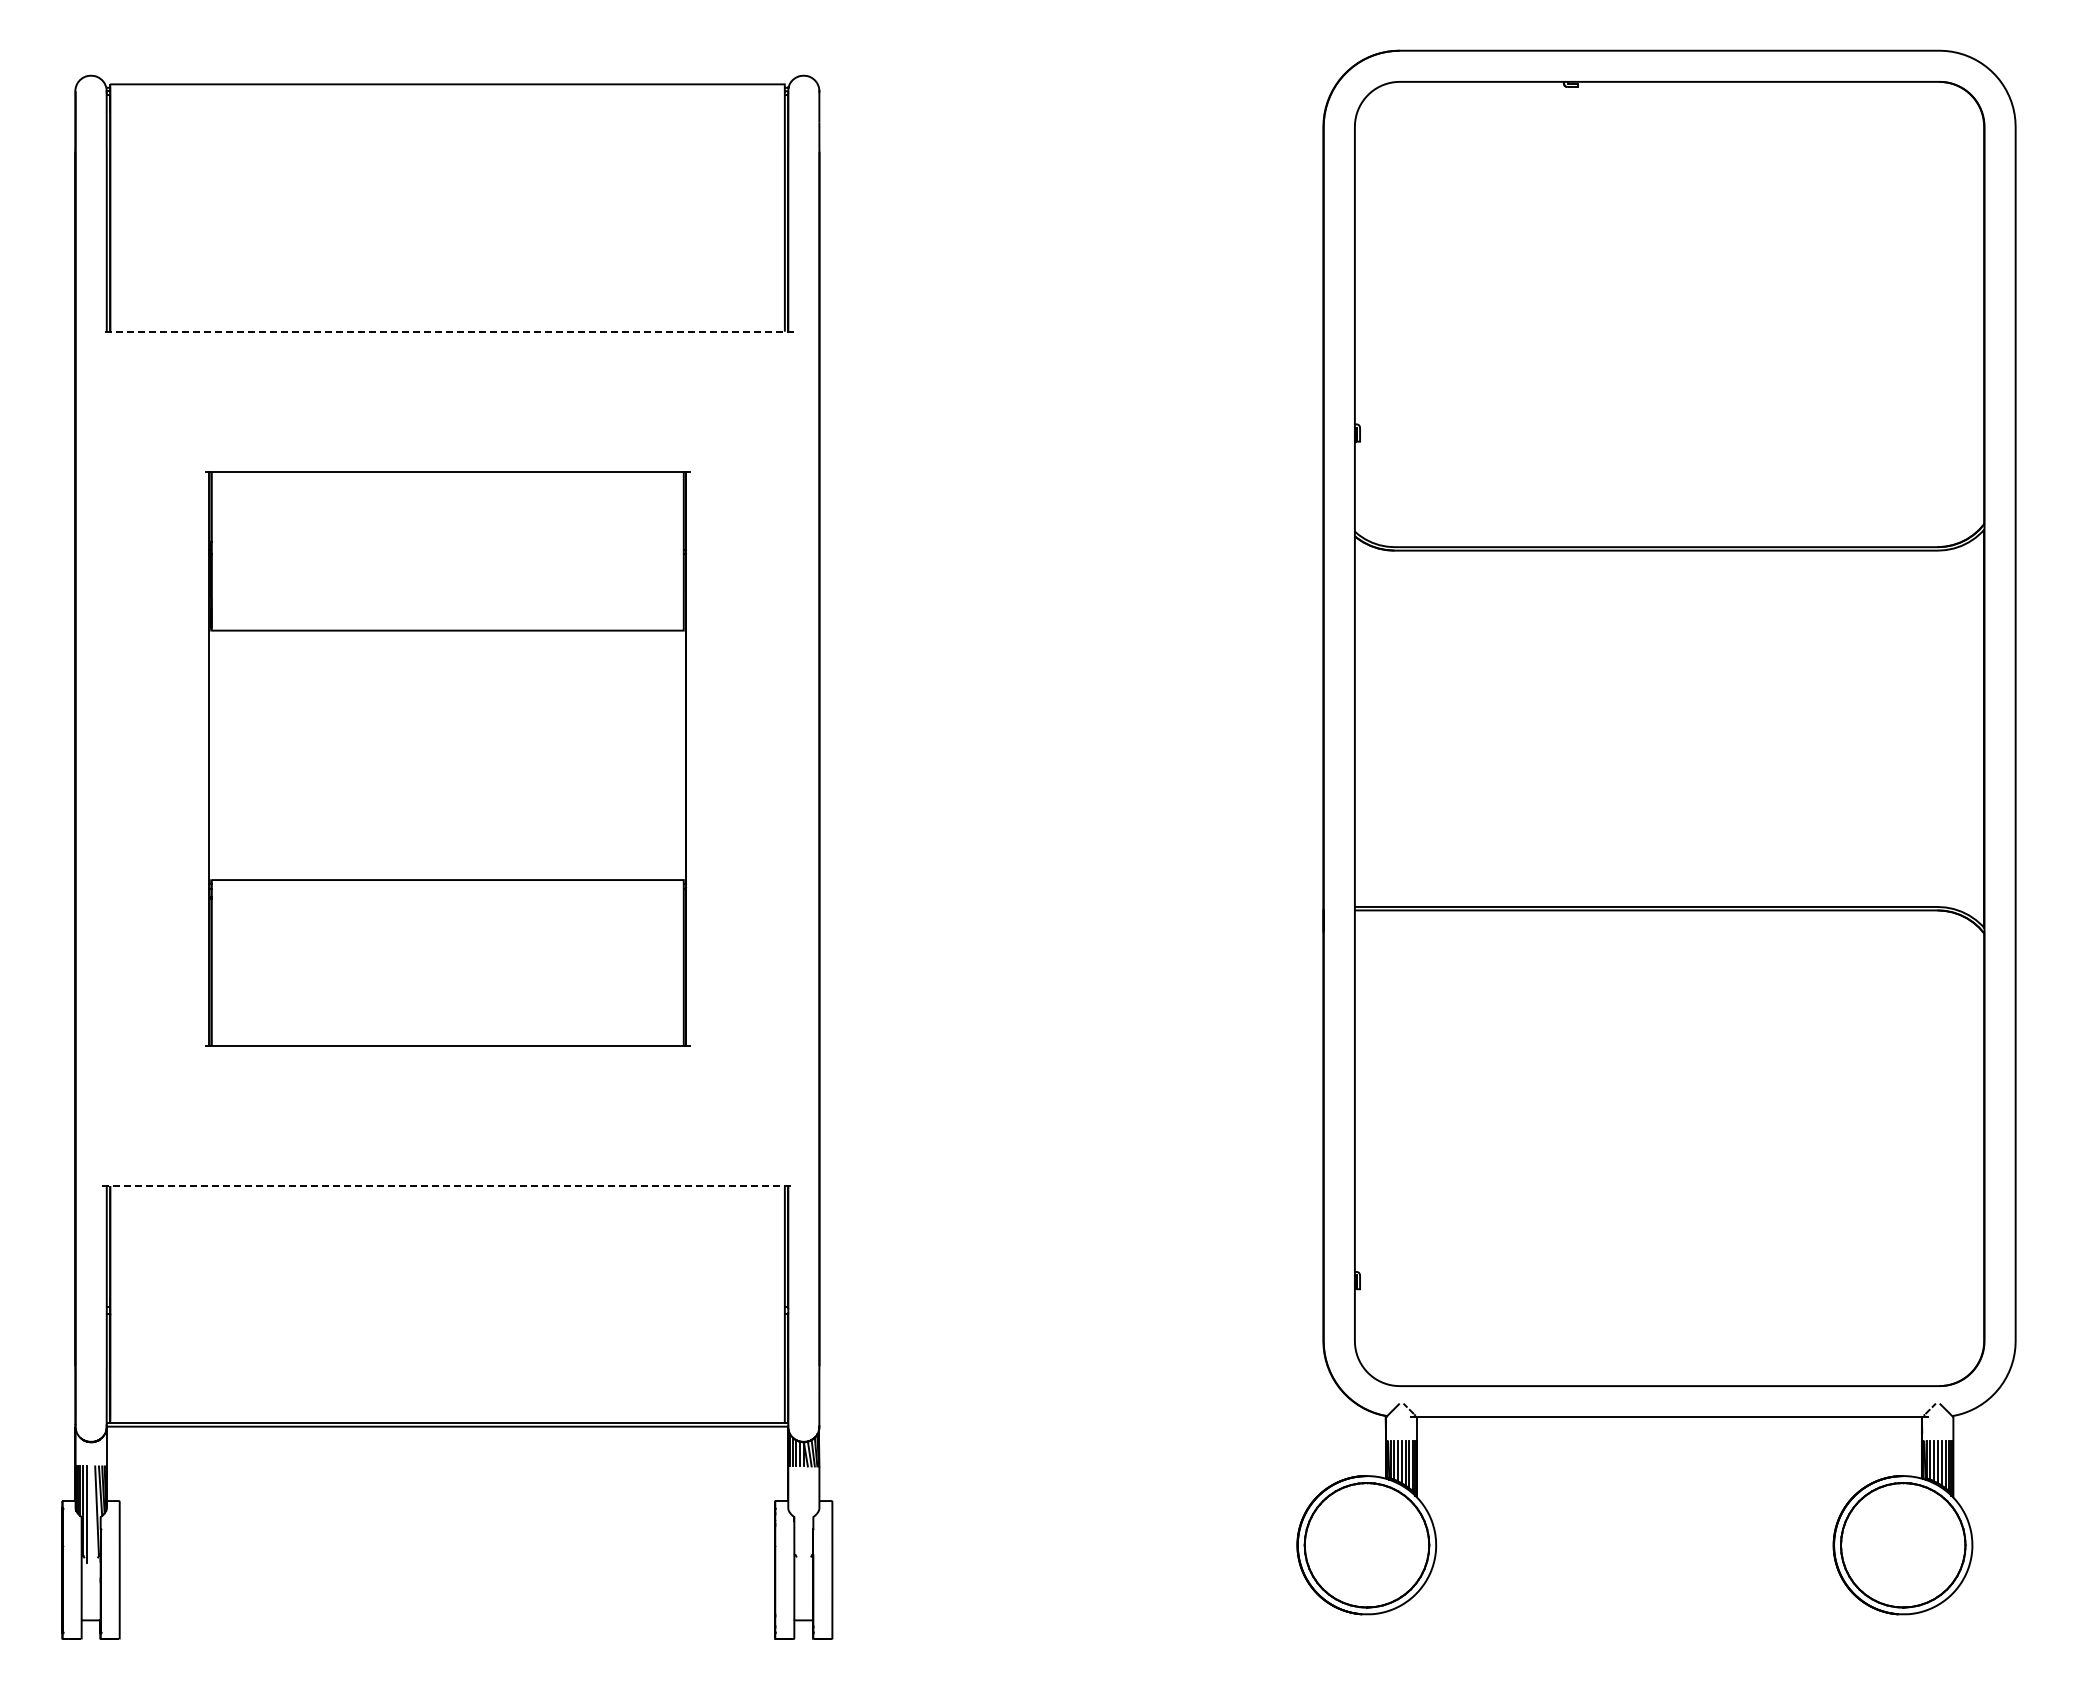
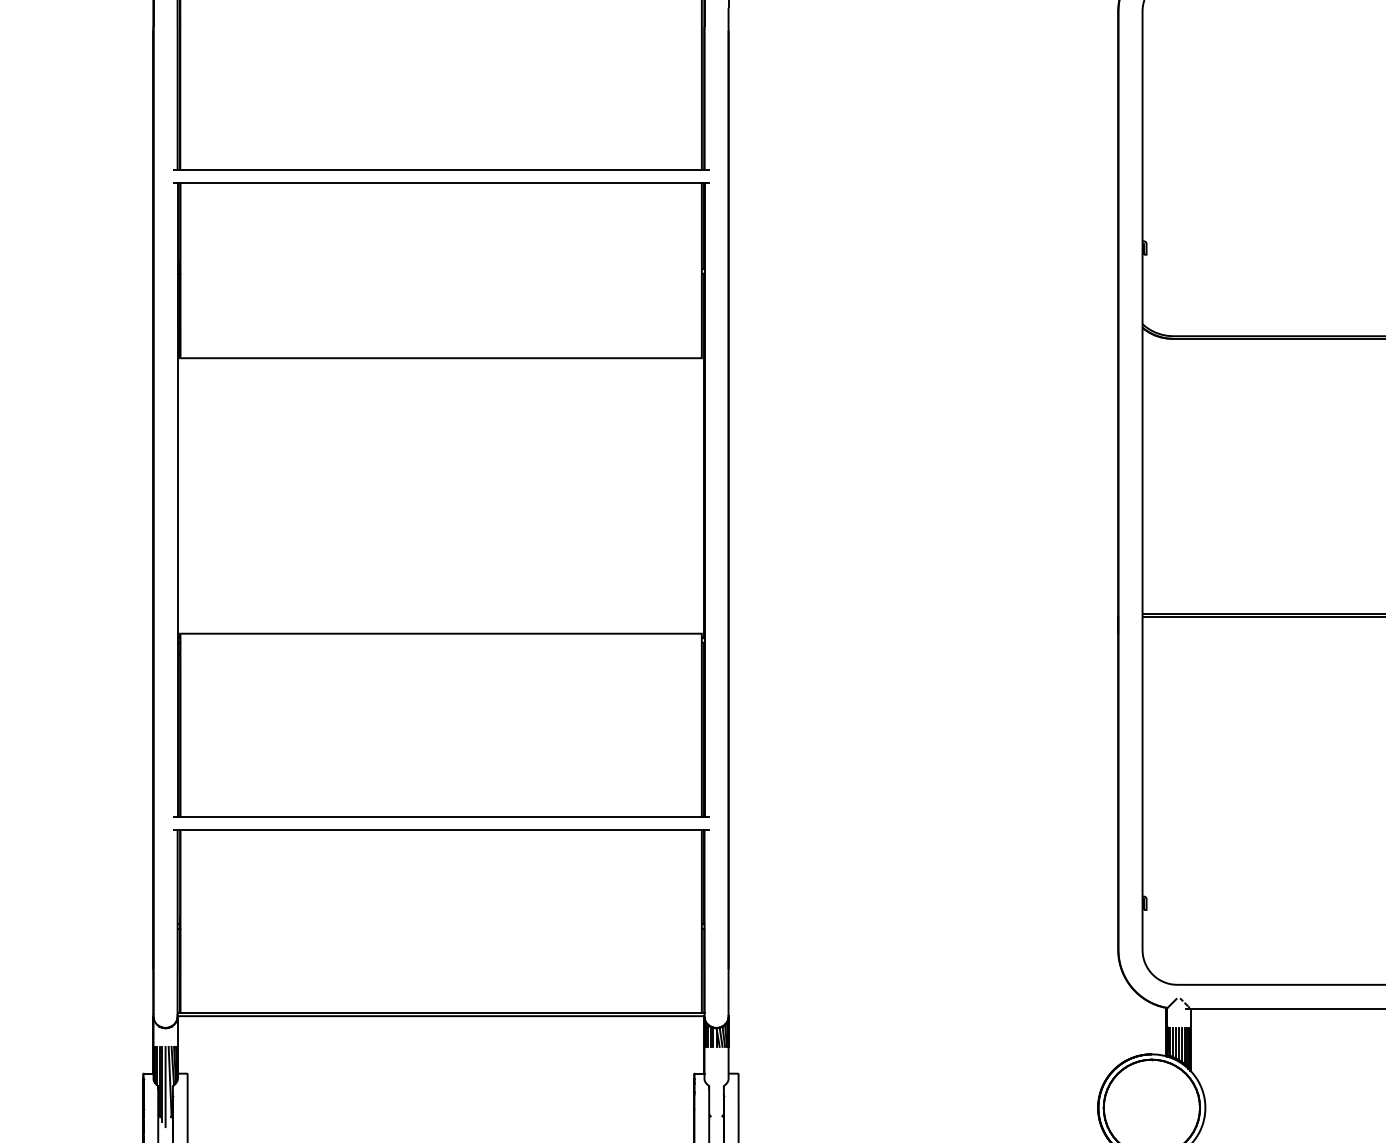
line: (447, 331) -> (441, 169), dashed -> solid
part: (447, 758) -> (441, 499), size x1.43
line: (447, 1186) -> (441, 830), dashed -> solid
line: (91, 1518) -> (165, 1087), added

